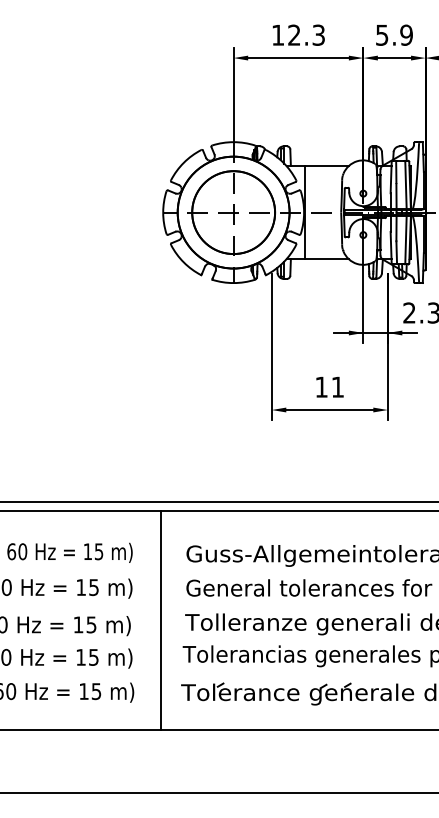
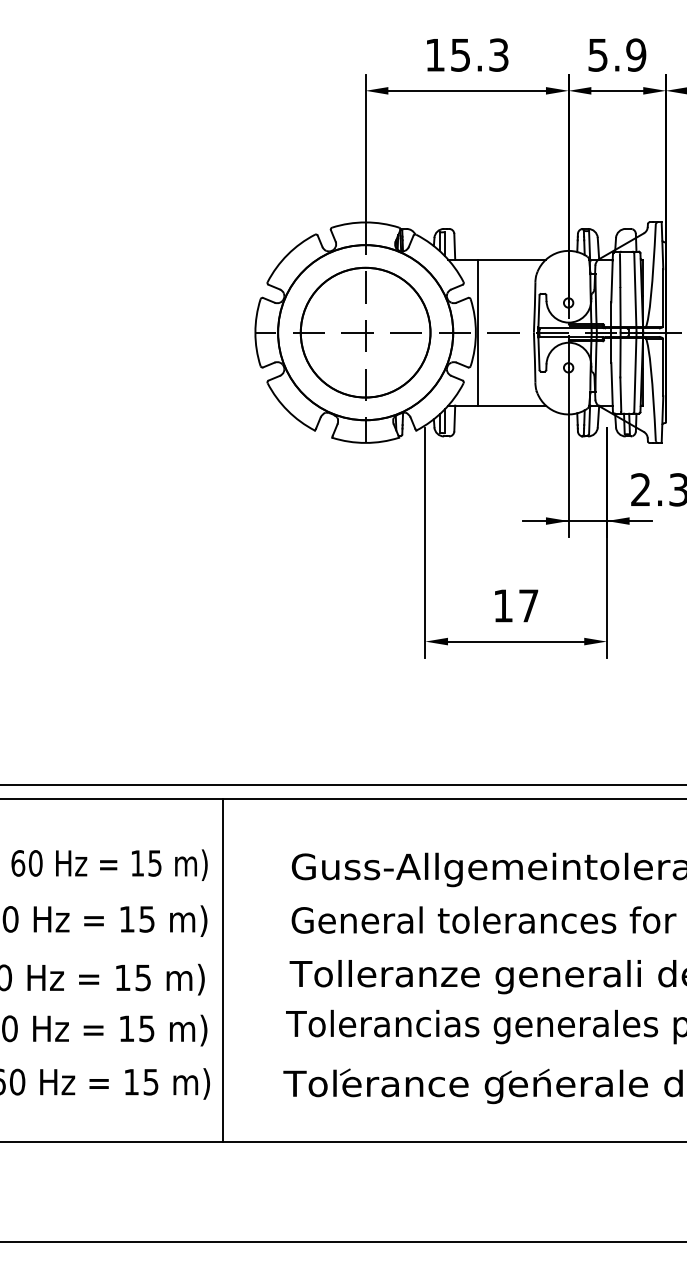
text: (294, 34) -> (460, 53), 12.3 -> 15.3
text: (337, 386) -> (528, 604), 11 -> 17
line: (161, 619) -> (223, 969), moved

